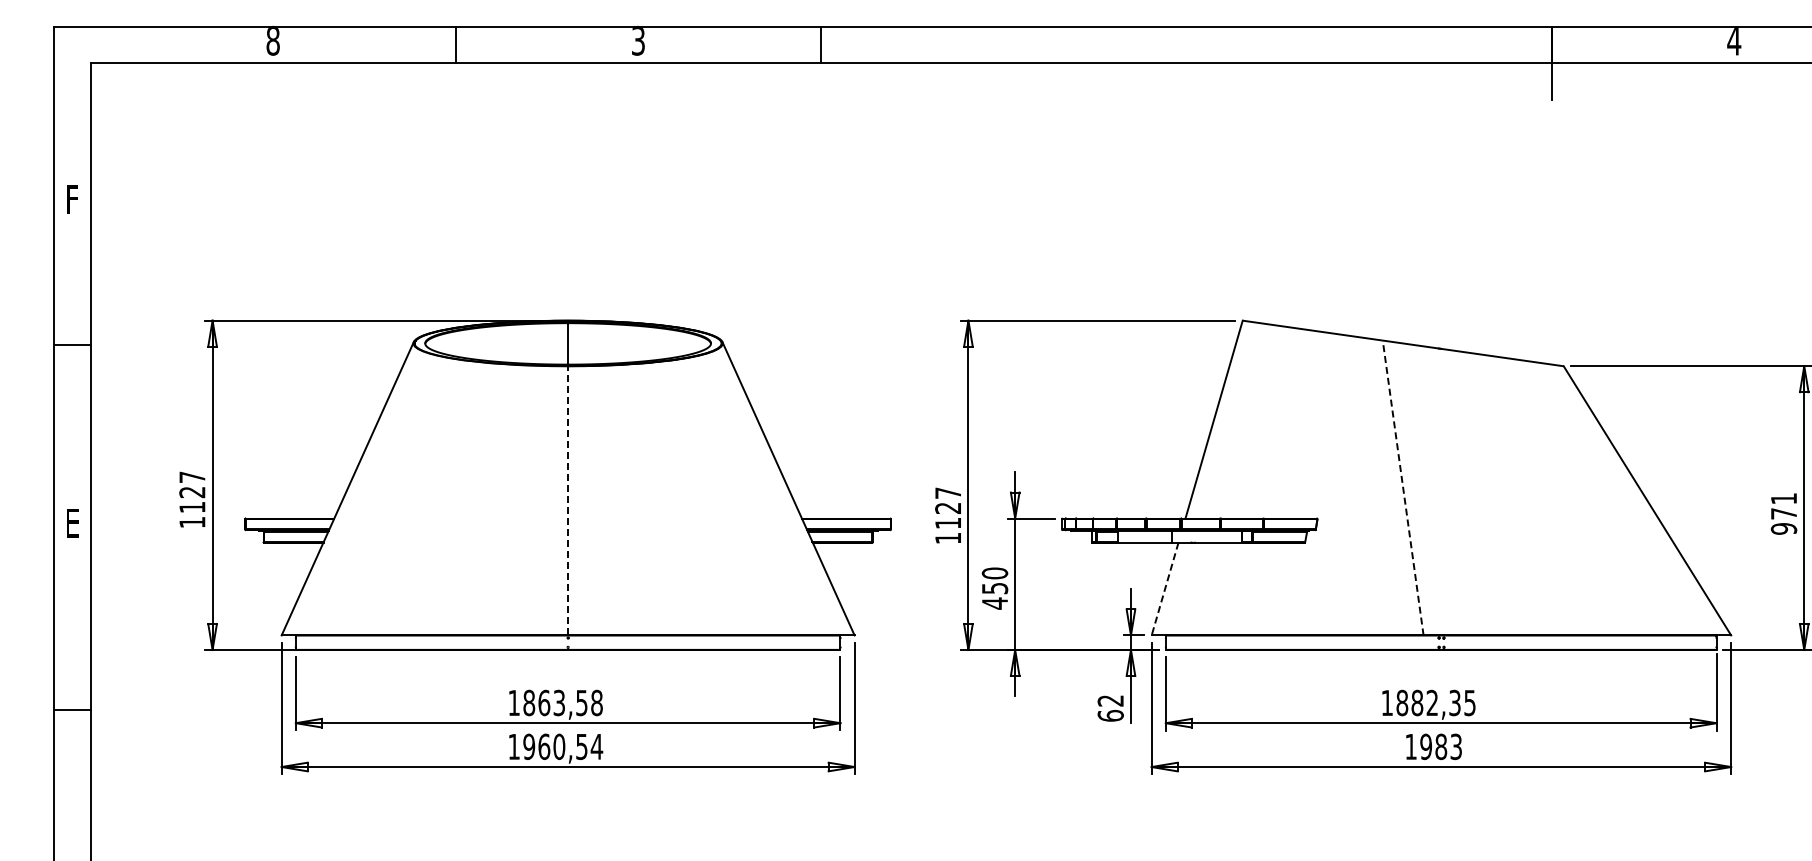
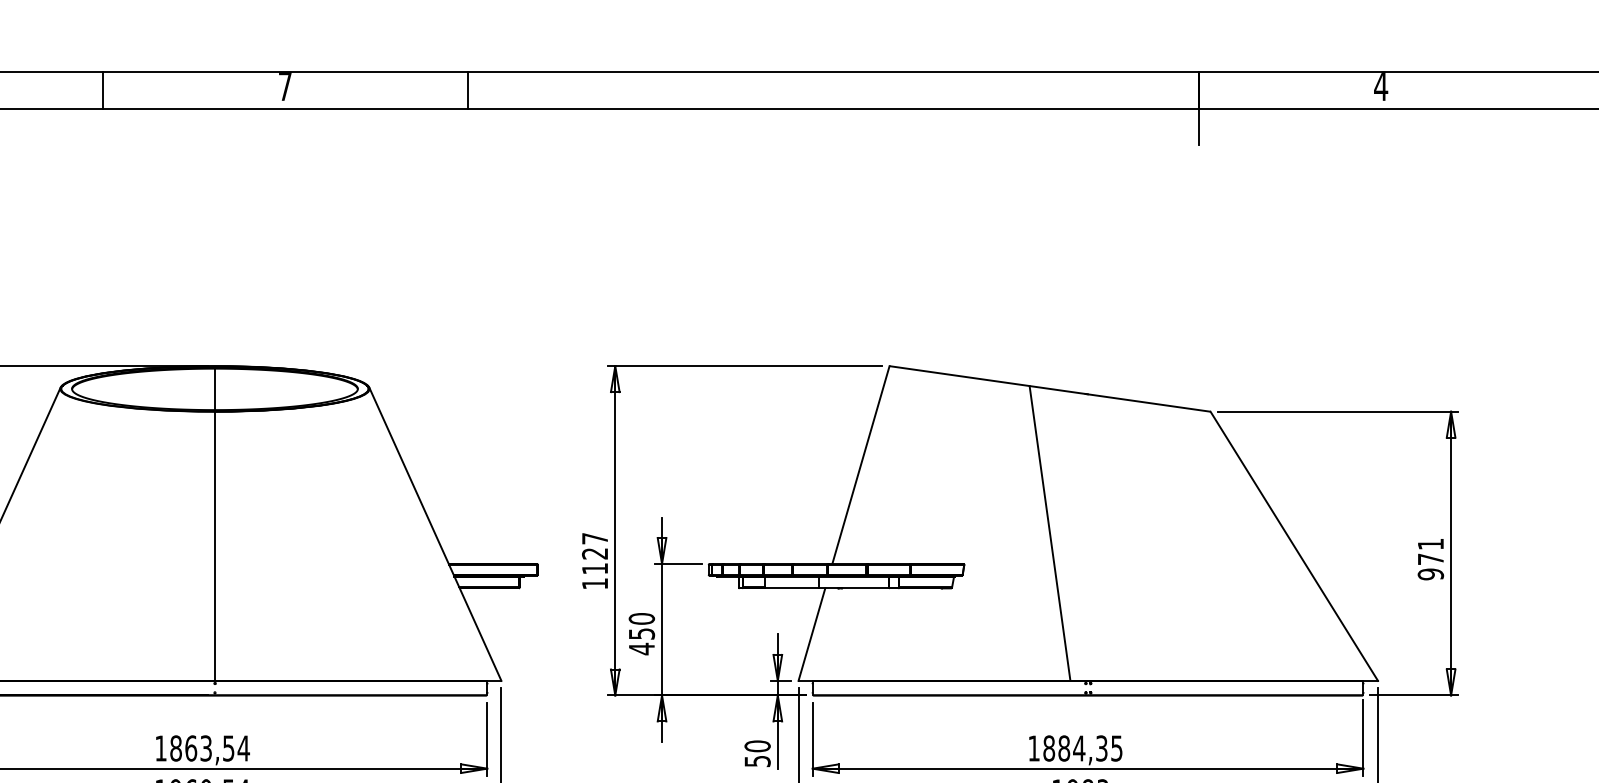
text: (638, 40) -> (285, 85), 3 -> 7
line: (1403, 487) -> (1050, 532), dashed -> solid
line: (568, 500) -> (215, 545), dashed -> solid
line: (1164, 589) -> (811, 634), dashed -> solid
text: (596, 702) -> (243, 747), 1863,58 -> 1863,54
text: (1432, 702) -> (1079, 747), 1882,35 -> 1884,35
text: (1110, 708) -> (757, 753), 62 -> 50

